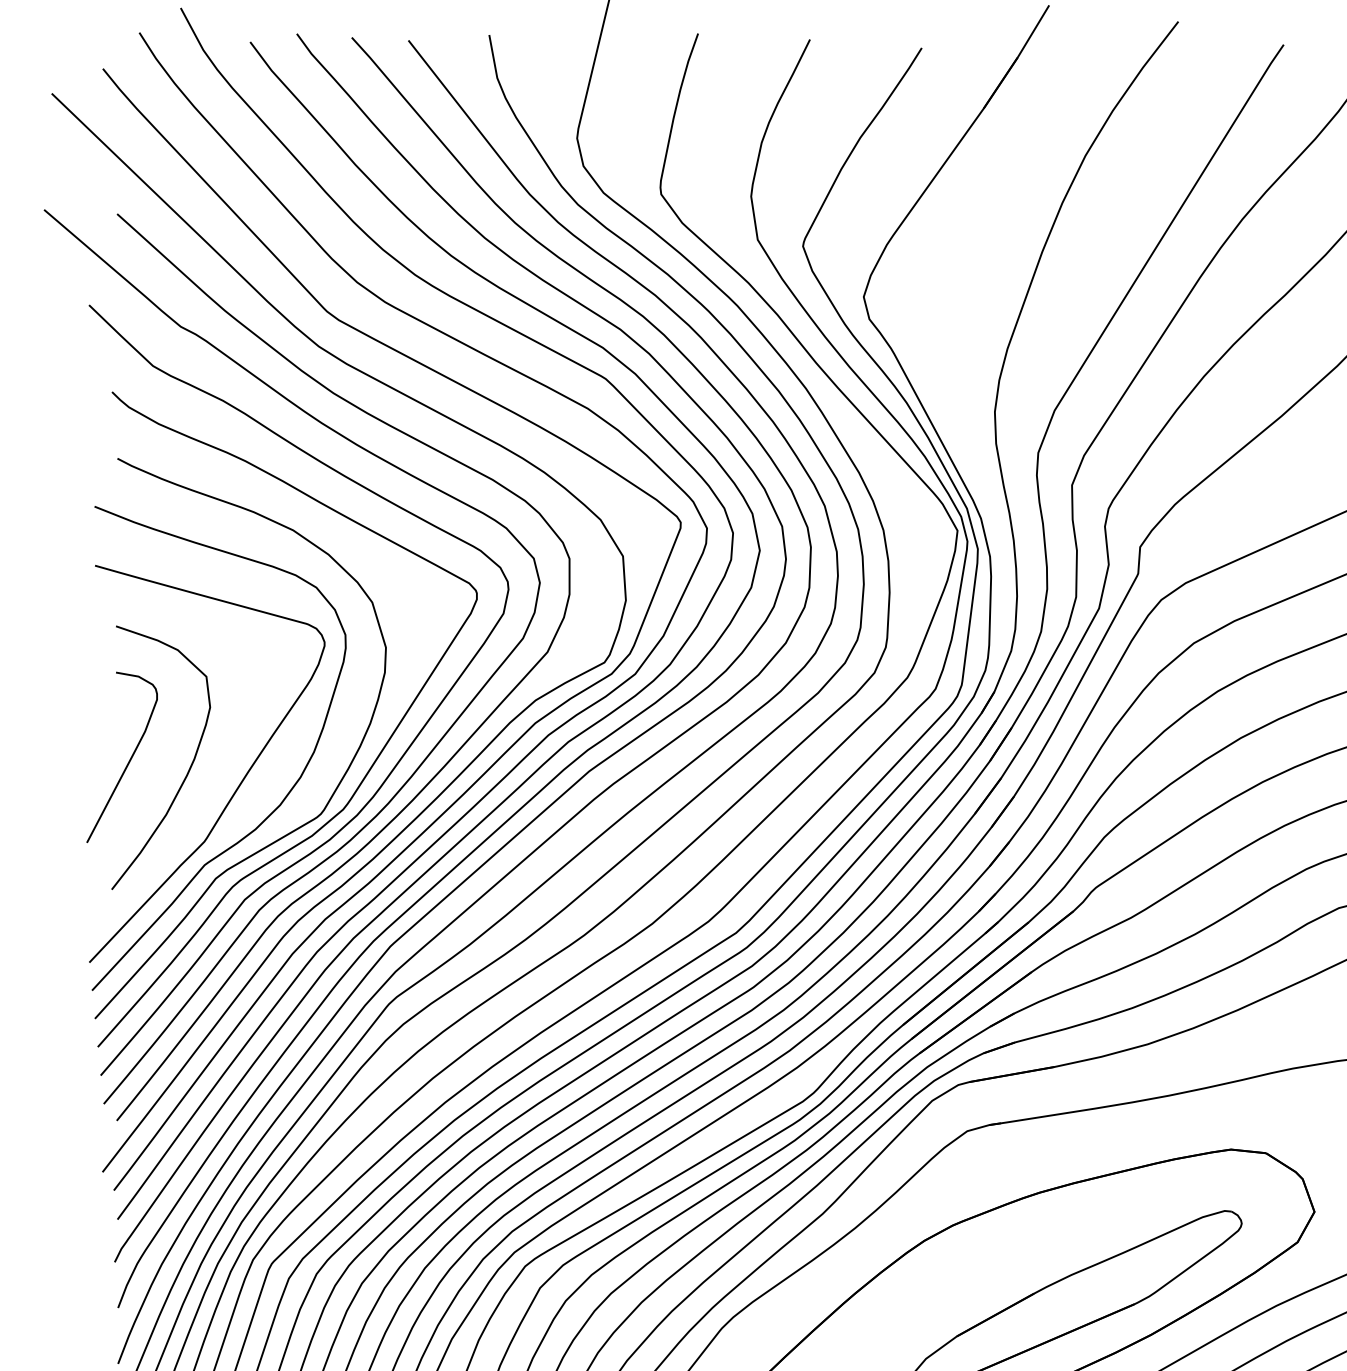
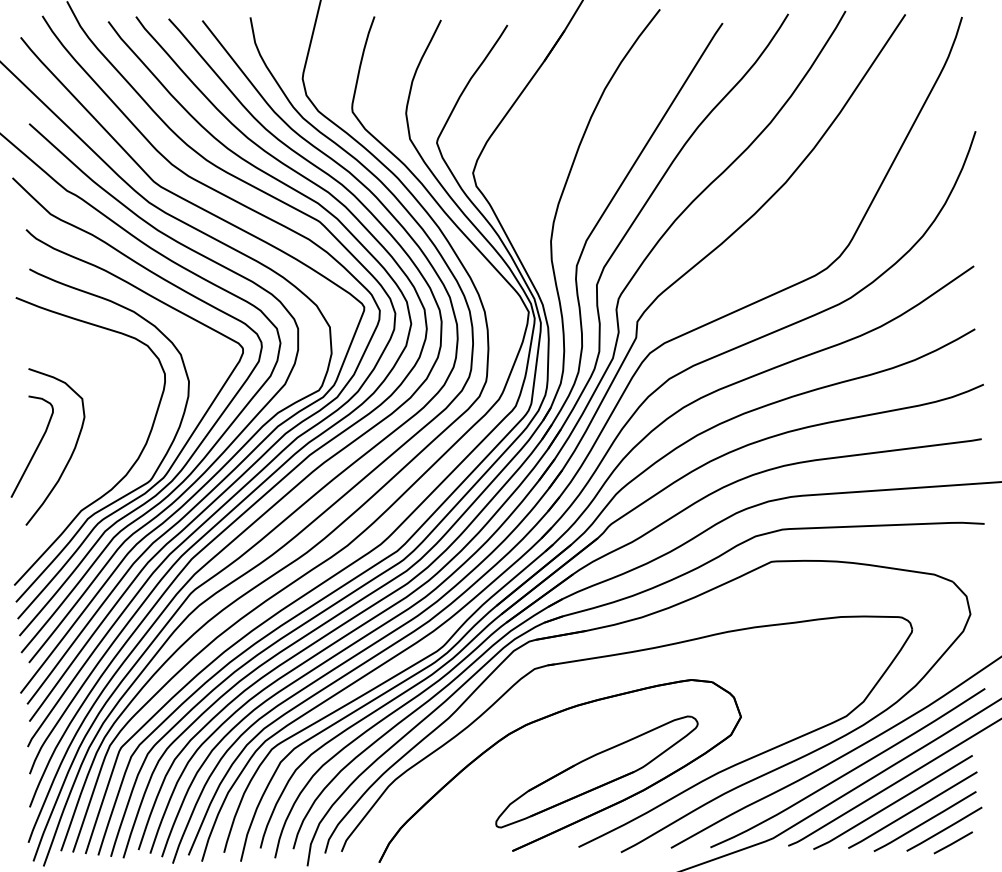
curve: (237, 785) -> (100, 463), removed

